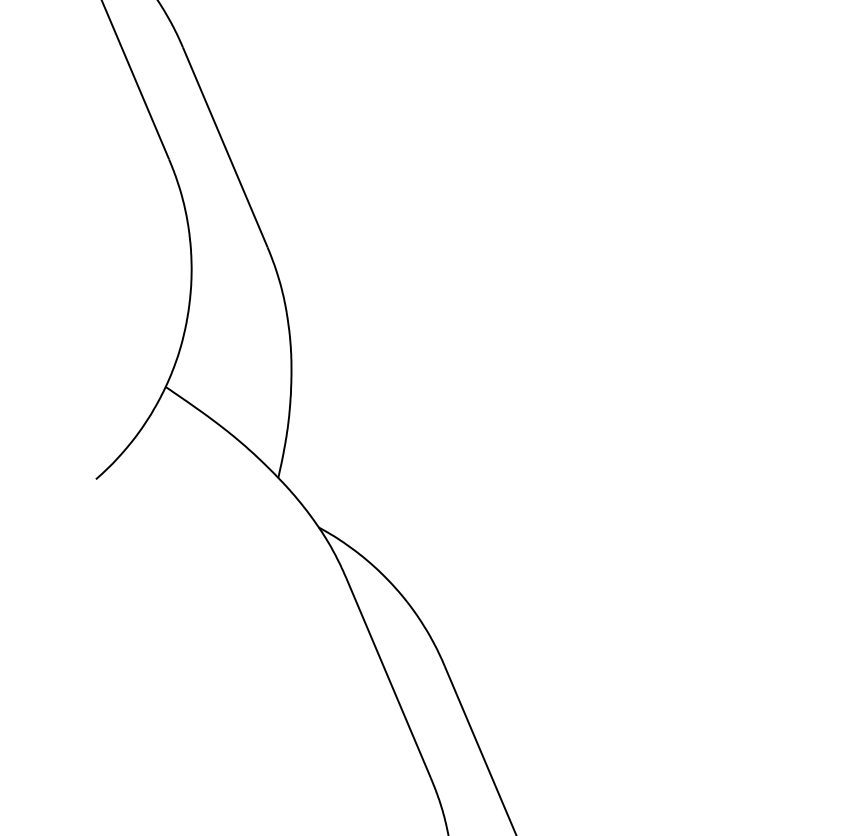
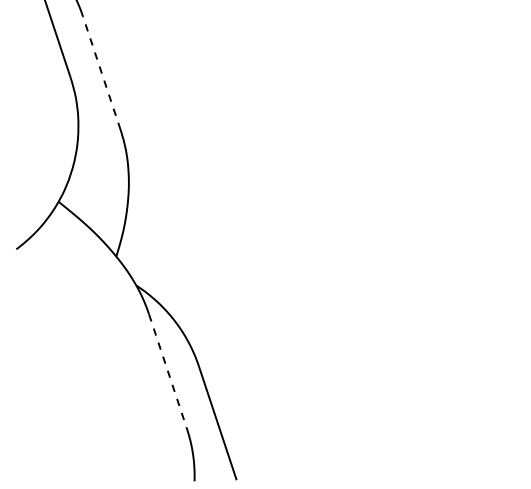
line: (224, 147) -> (101, 73), solid -> dashed
line: (387, 678) -> (167, 371), solid -> dashed

